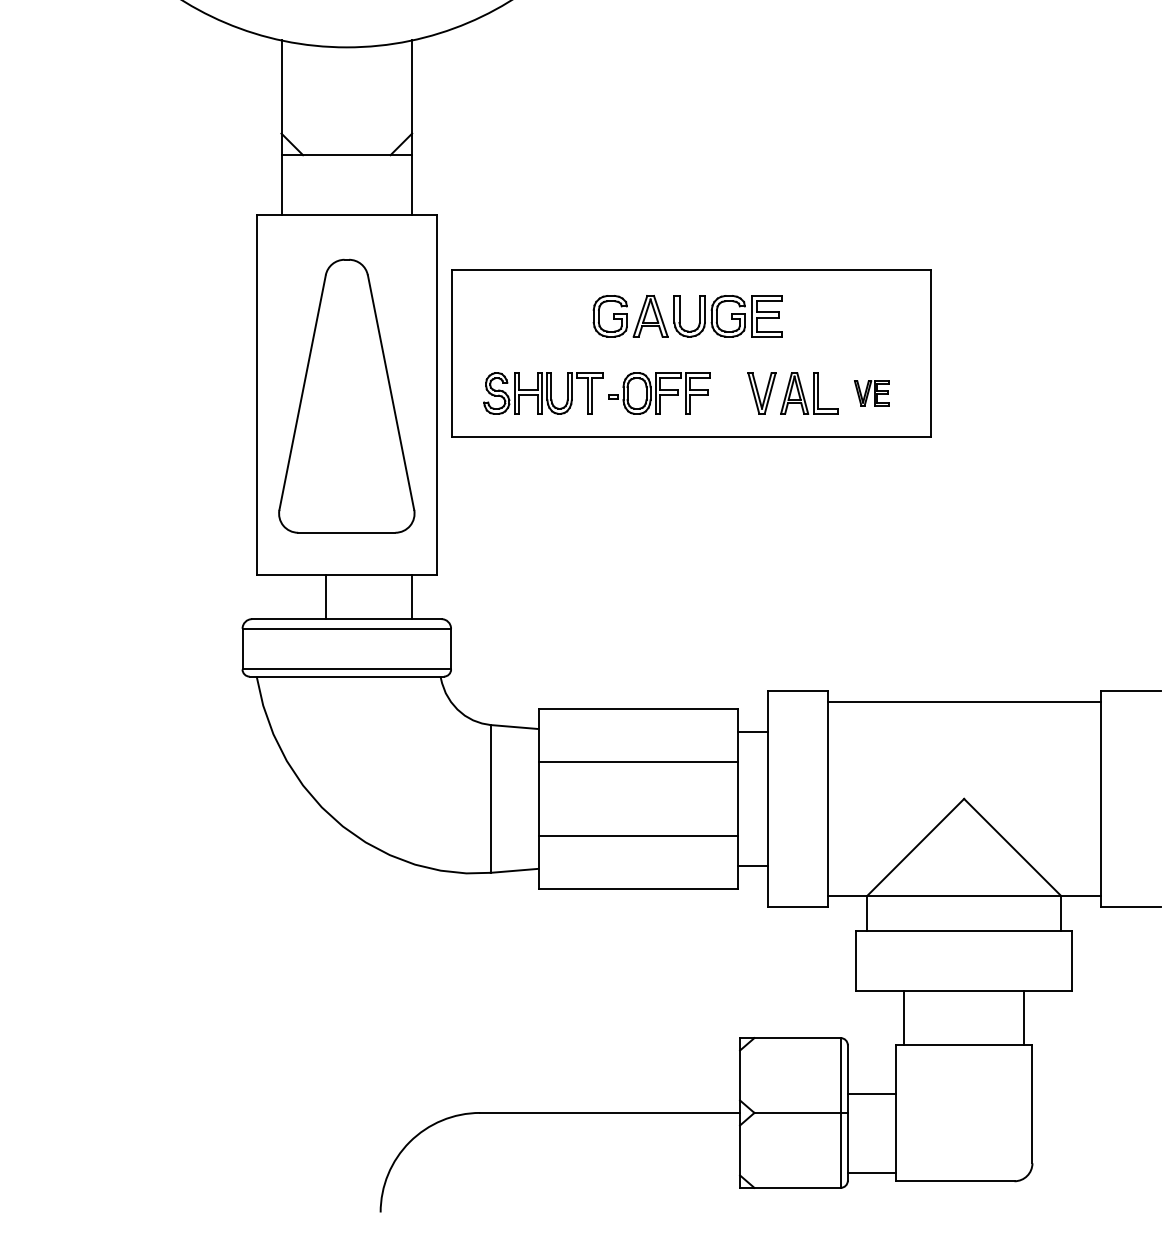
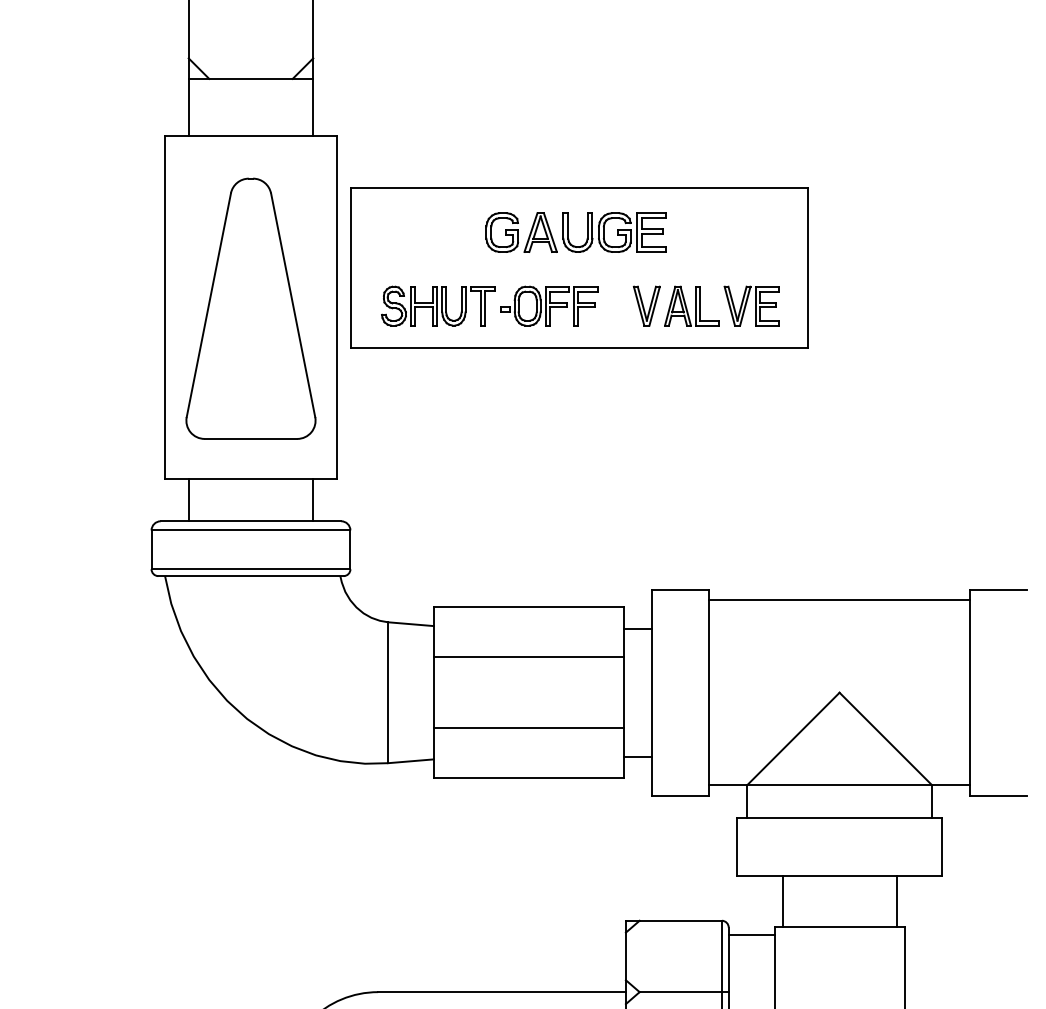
part: (871, 393) -> (751, 306), size x1.67
line: (326, 596) -> (189, 499), moved
line: (871, 1094) -> (751, 935), moved

